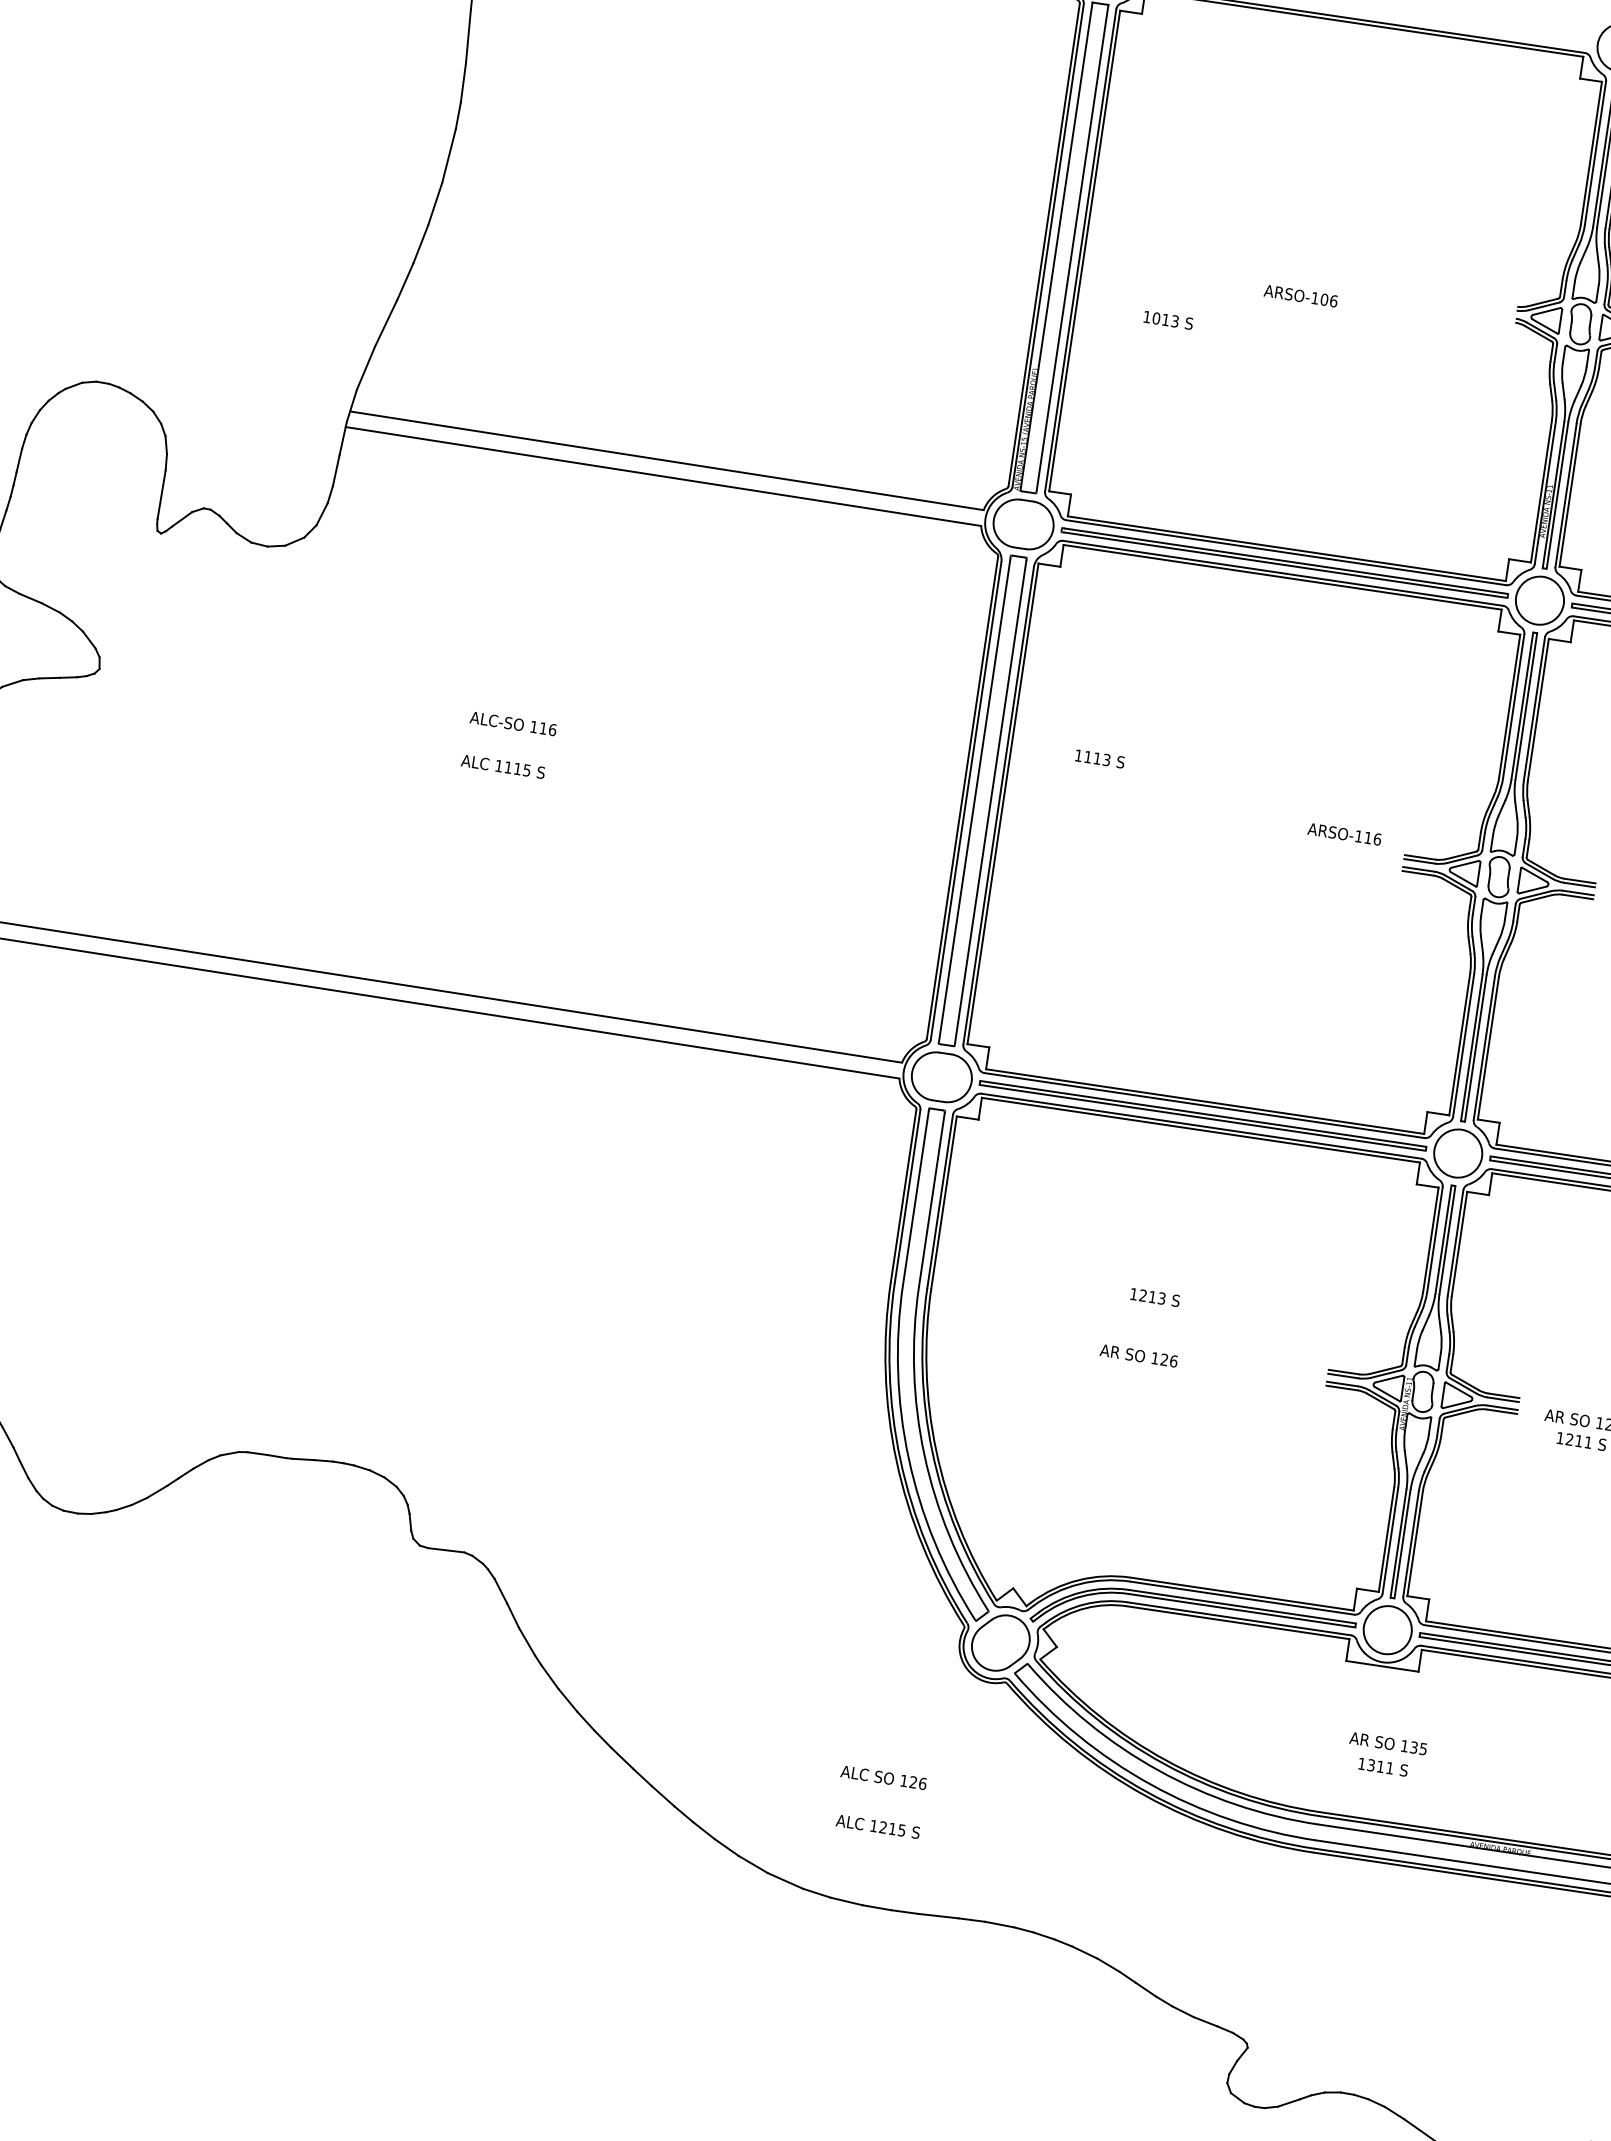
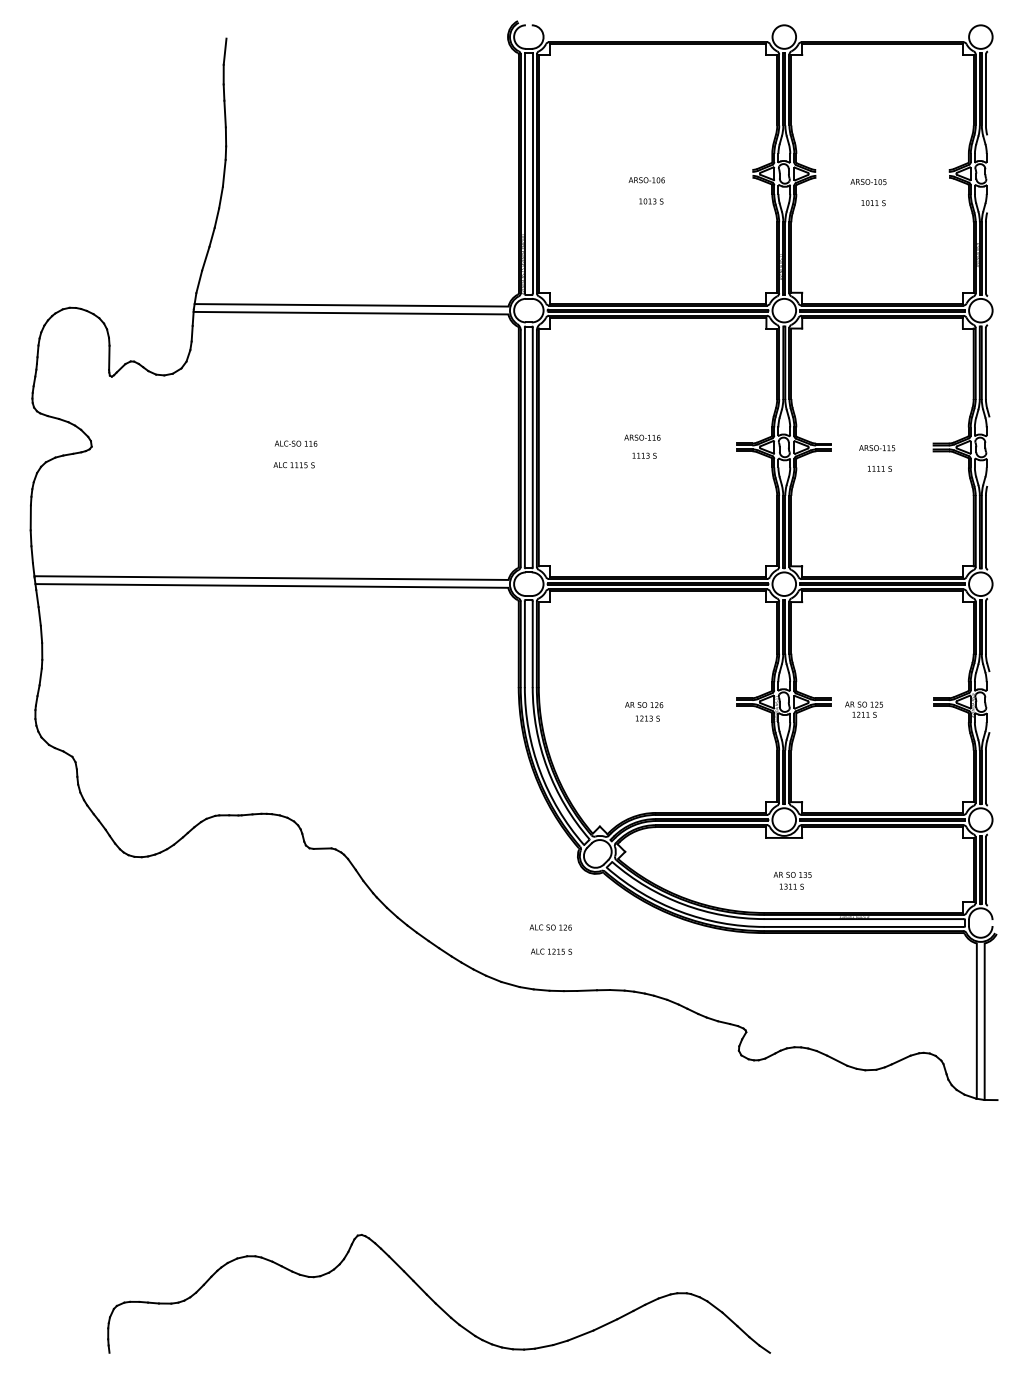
text: (1168, 320) -> (651, 201), moved
text: (1099, 758) -> (644, 455), moved
text: (1344, 833) -> (642, 437), moved
text: (1154, 1297) -> (647, 718), moved

